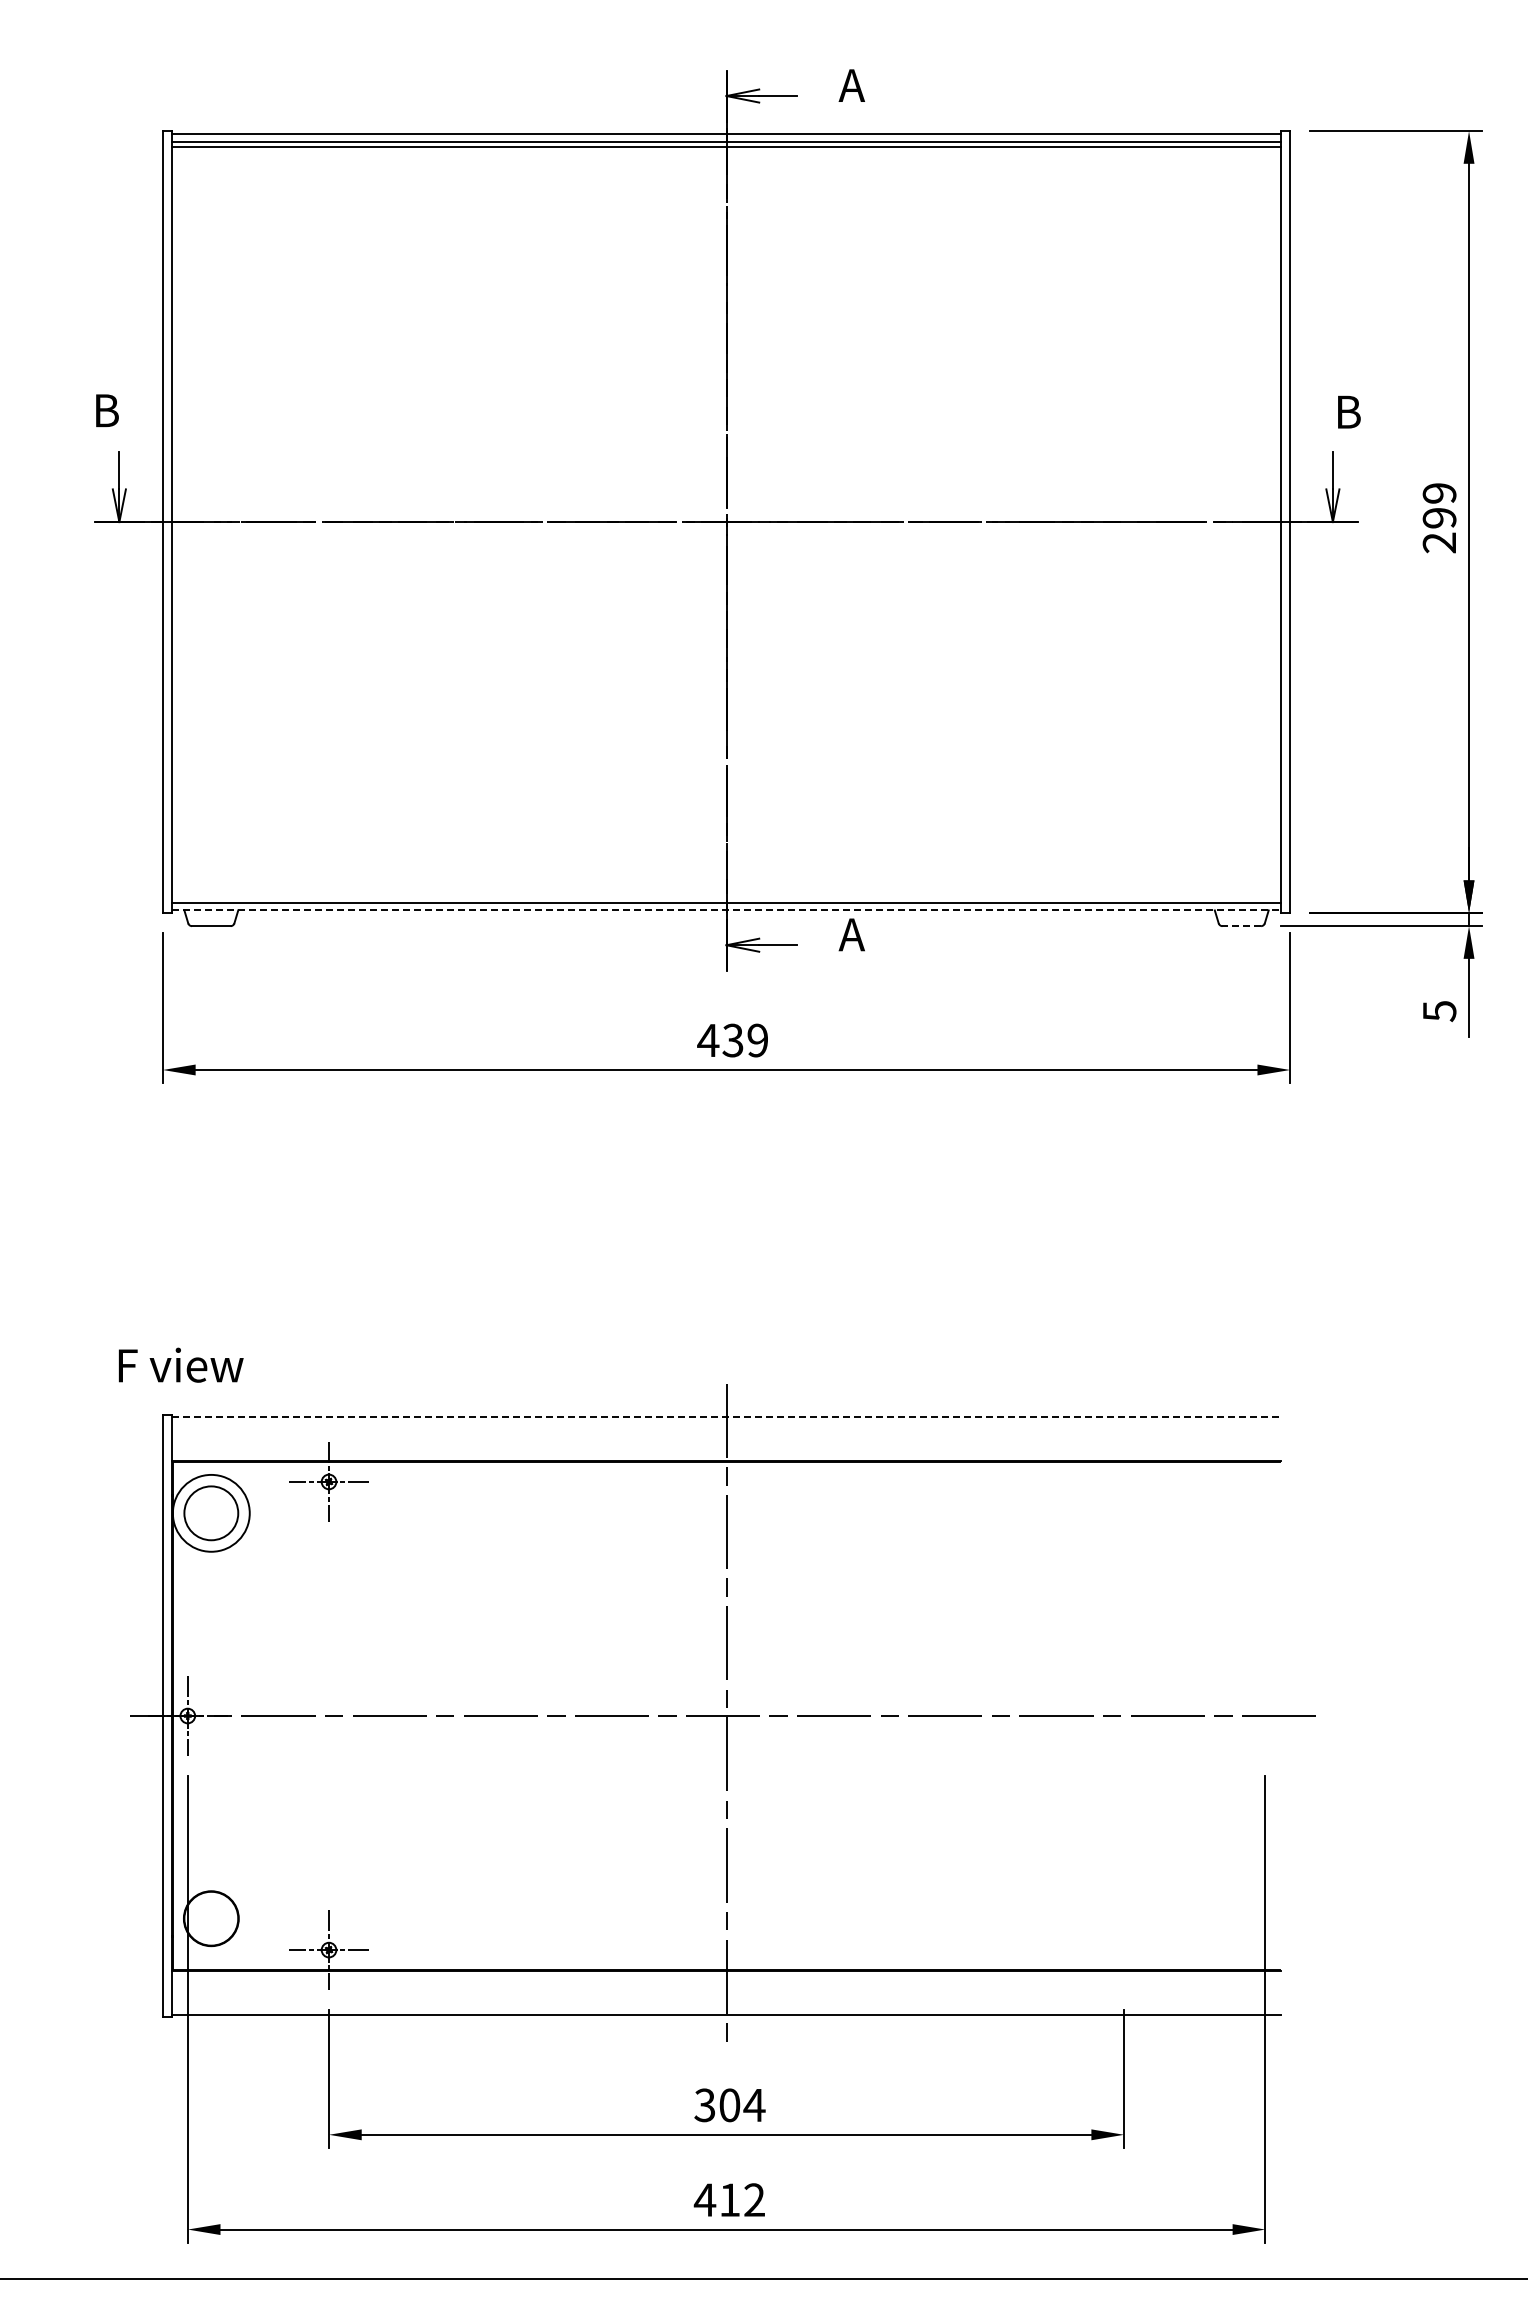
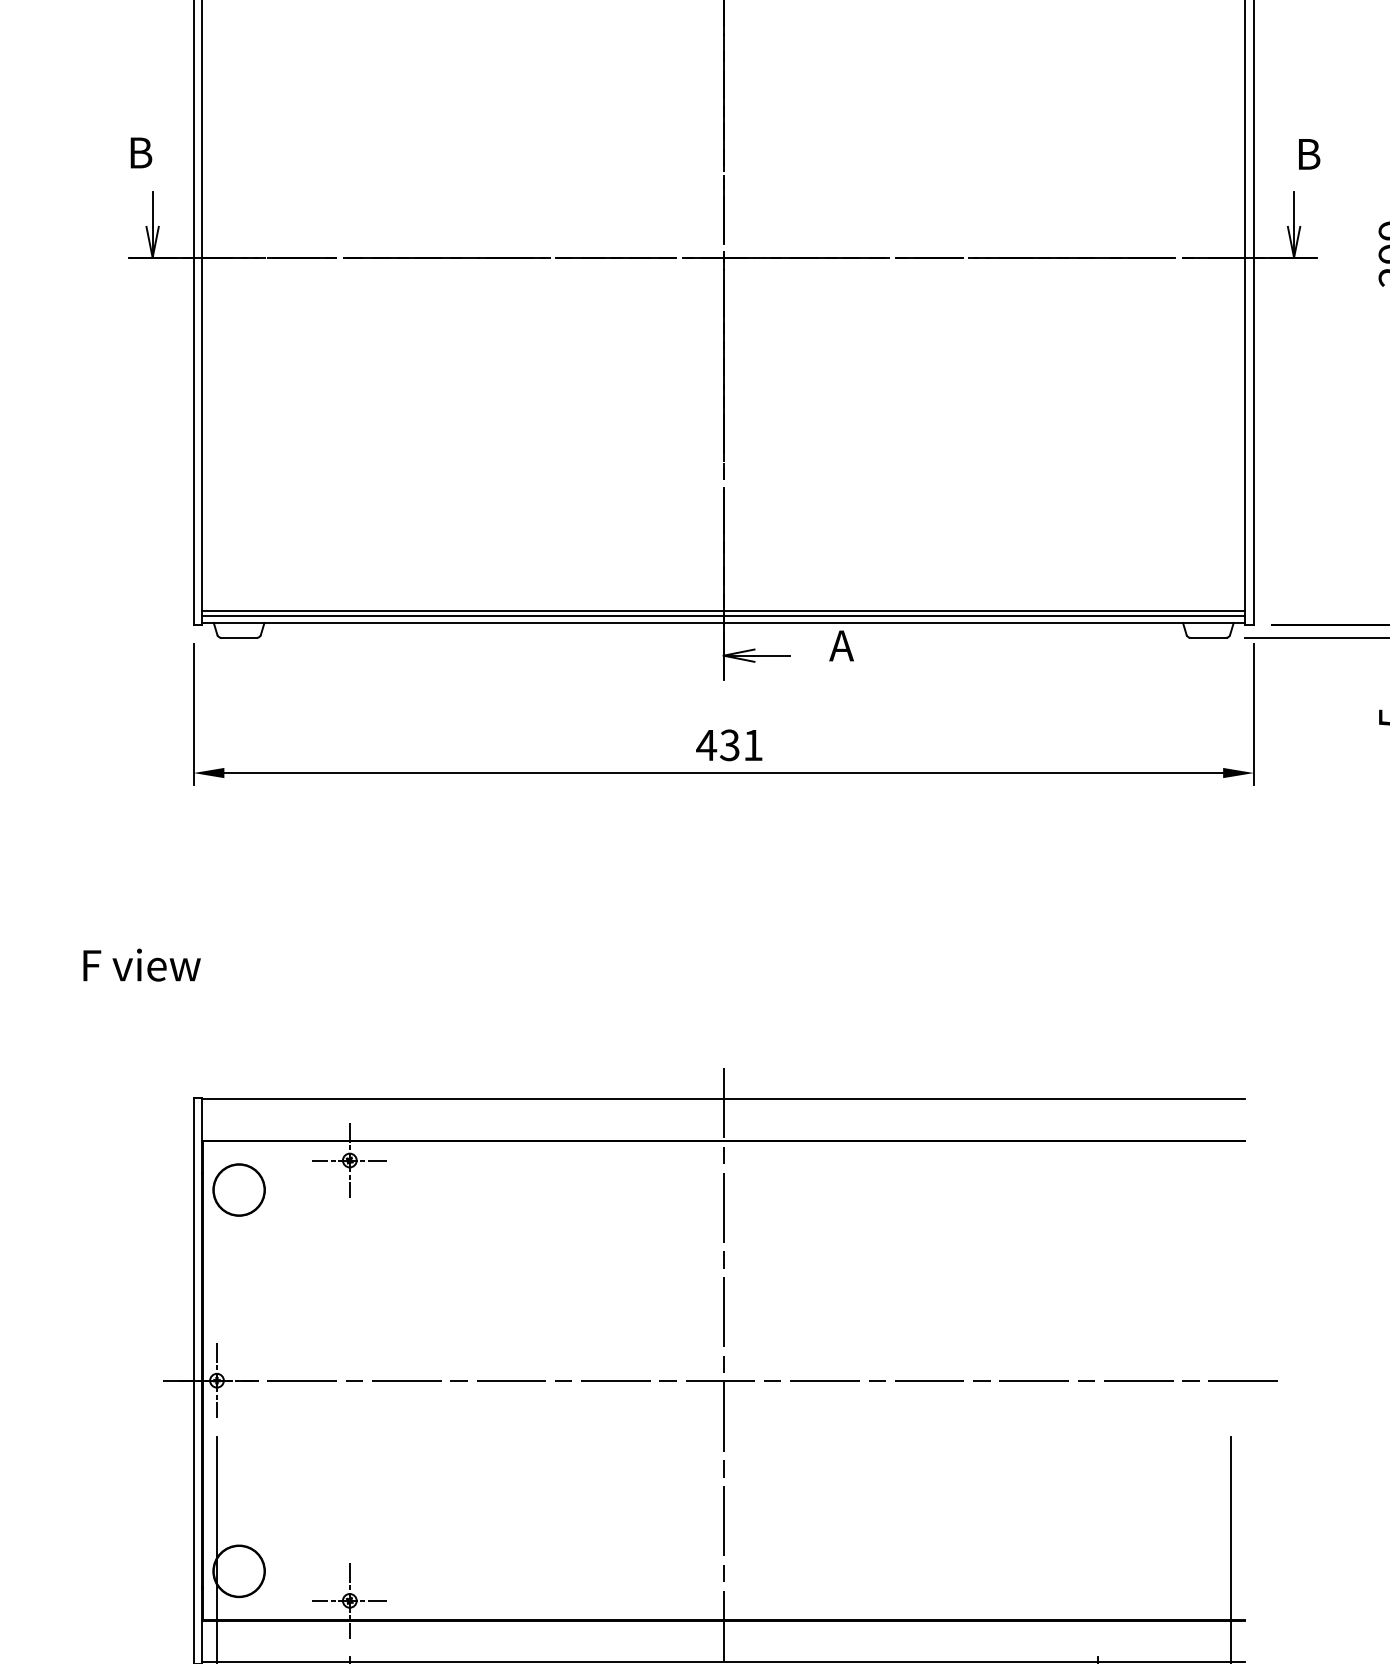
line: (726, 897) -> (723, 610), added
line: (727, 910) -> (724, 623), dashed -> solid
line: (1241, 926) -> (1208, 638), dashed -> solid
text: (757, 1040) -> (752, 745), 439 -> 431
text: (181, 1364) -> (142, 964), moved
line: (727, 1416) -> (724, 1098), dashed -> solid
circle: (210, 1512) -> (238, 1189), size x0.71

